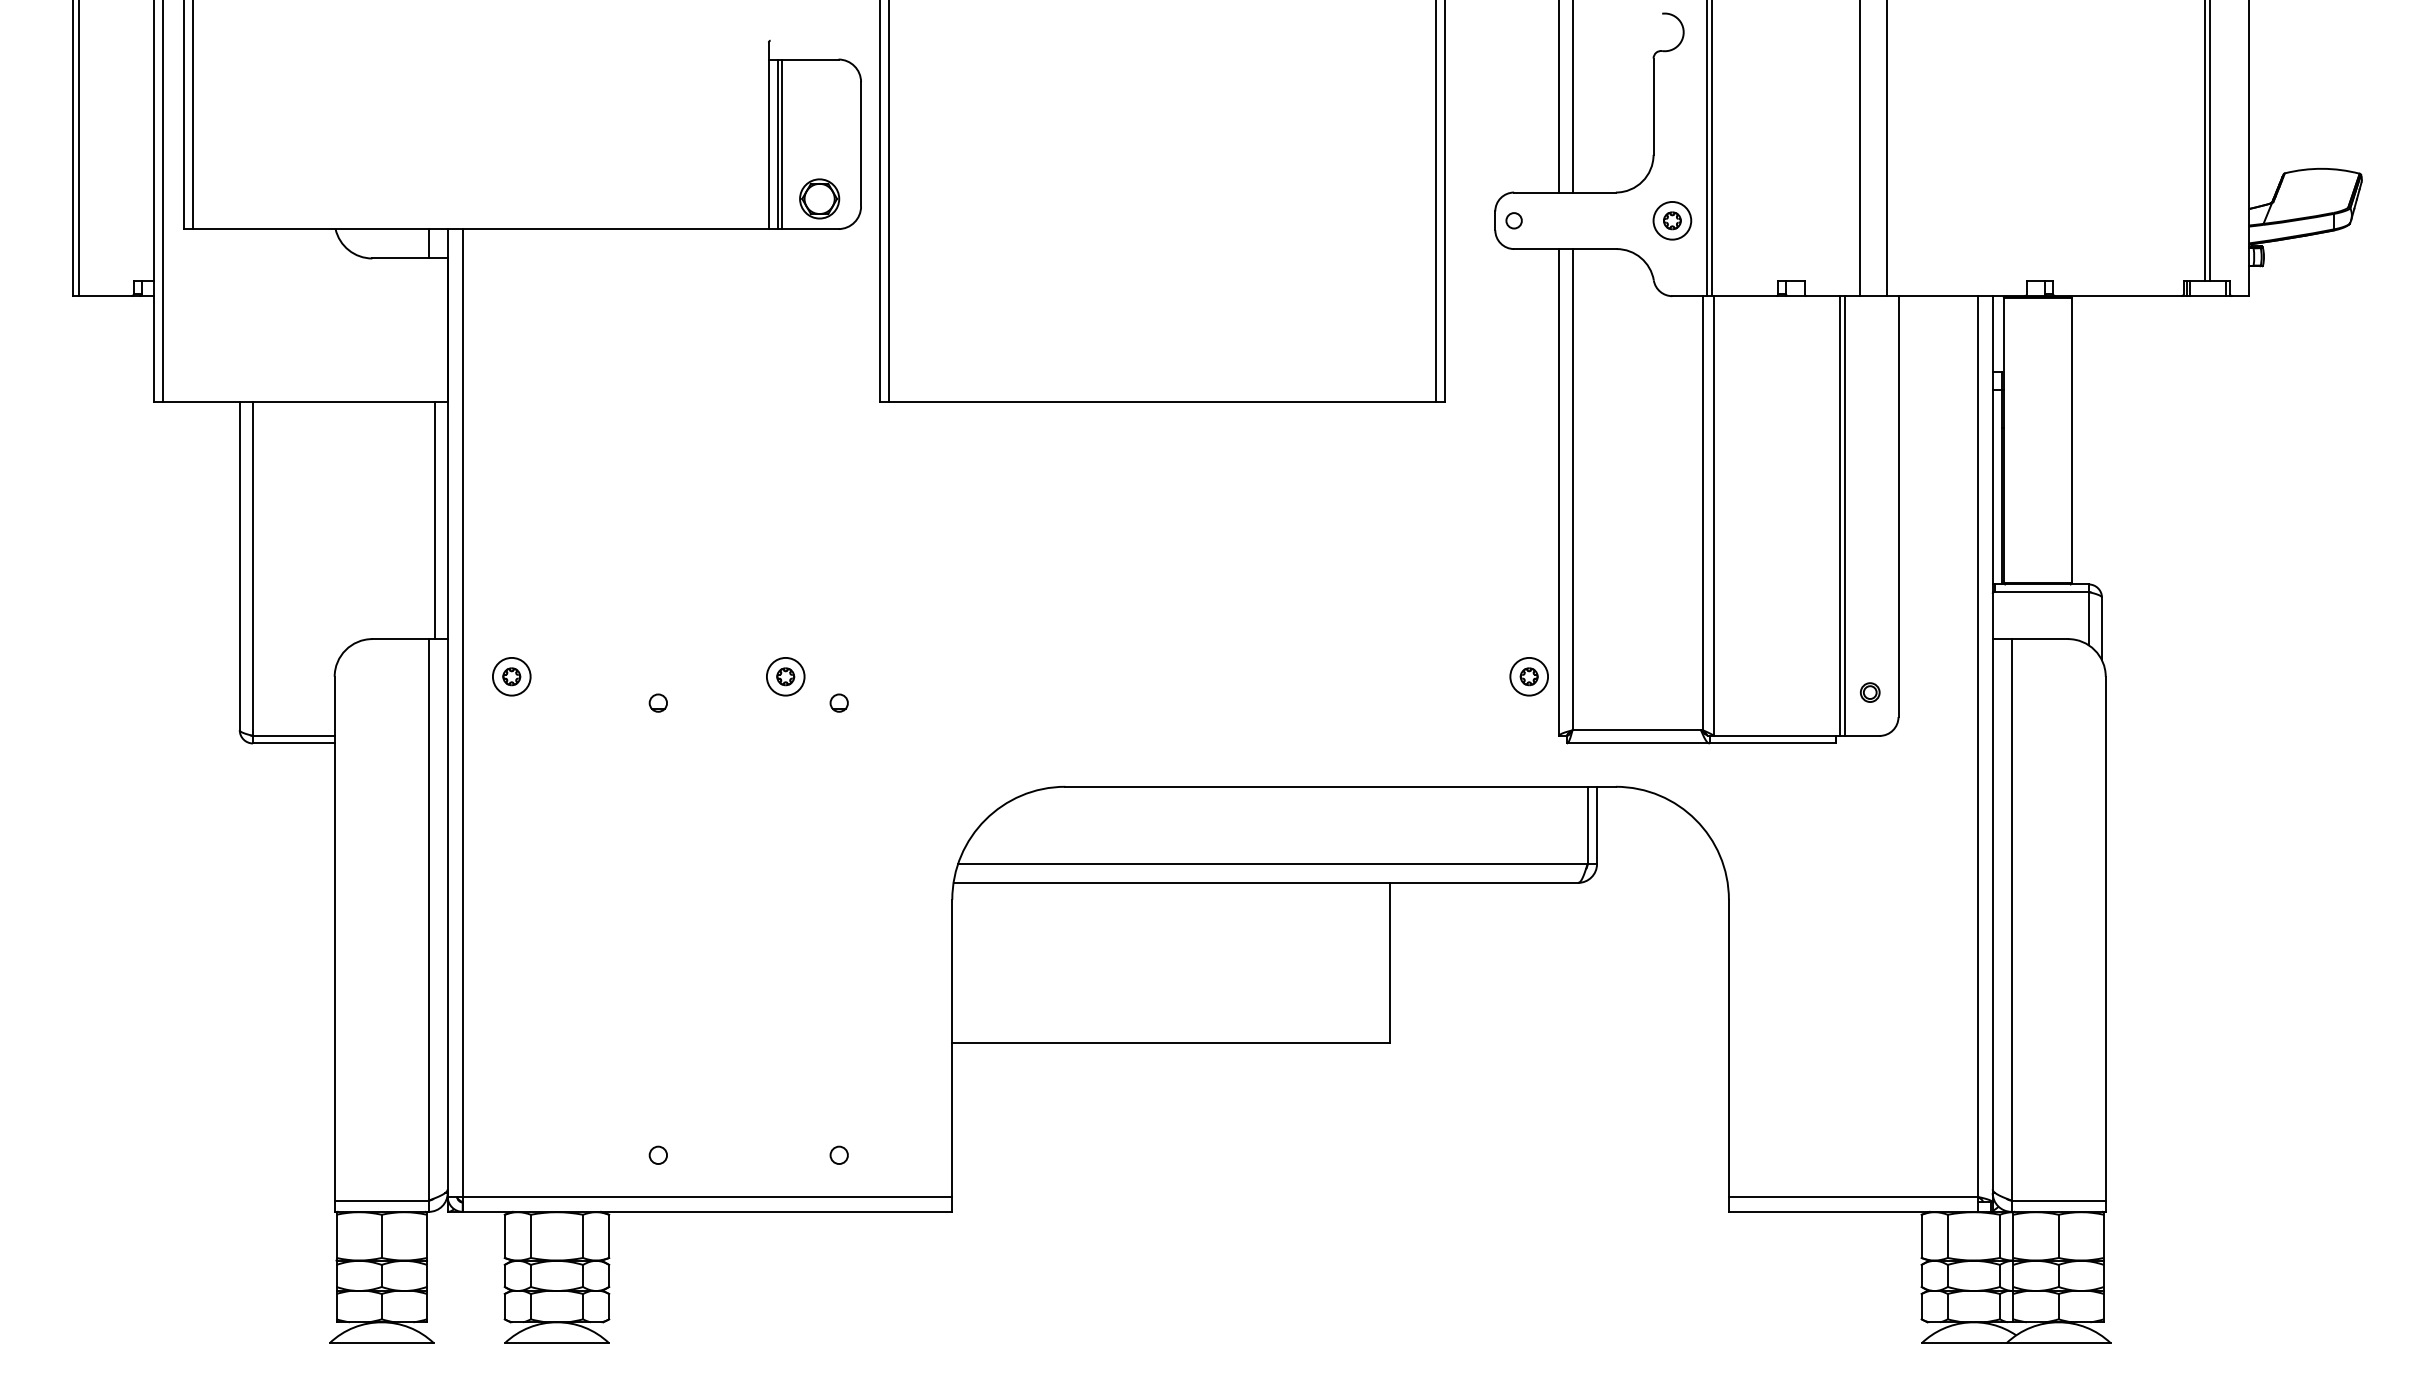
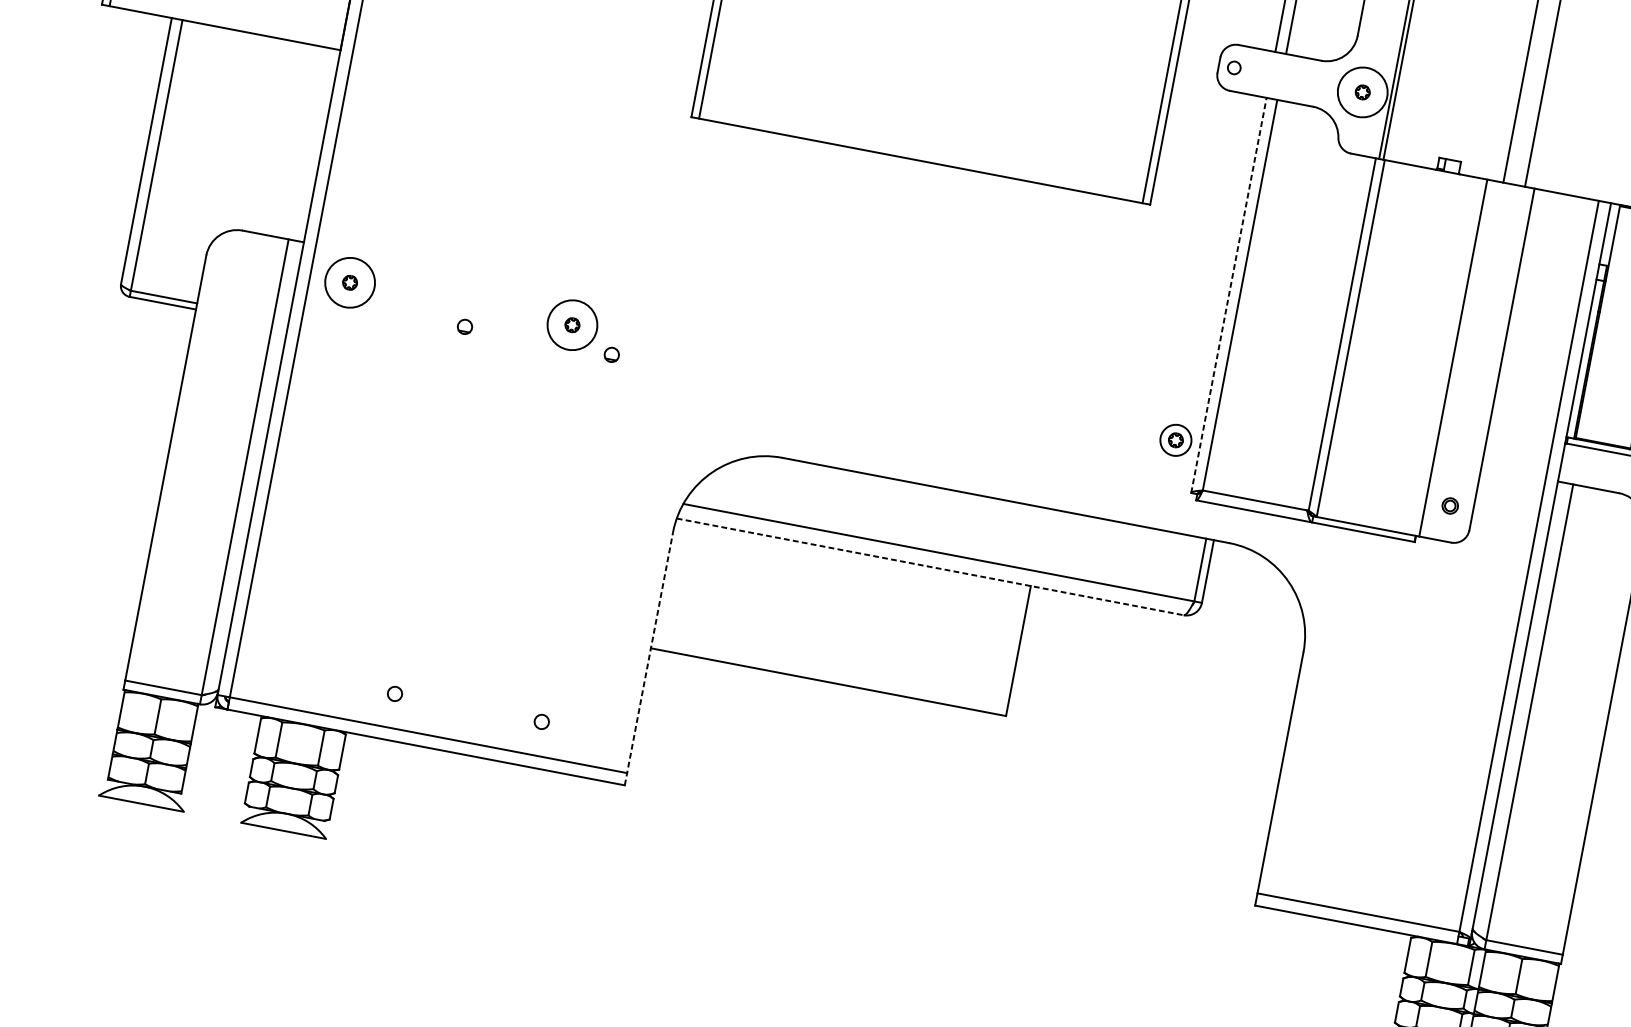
circle: (1672, 220) -> (1362, 92), size x1.6
line: (1559, 492) -> (1229, 295), solid -> dashed
line: (1845, 515) -> (1457, 358), removed
line: (434, 520) -> (311, 144), removed
circle: (511, 676) -> (349, 282), size x1.6
circle: (785, 676) -> (572, 324), size x1.6
line: (1266, 882) -> (930, 566), solid -> dashed
line: (952, 1055) -> (649, 658), solid -> dashed

